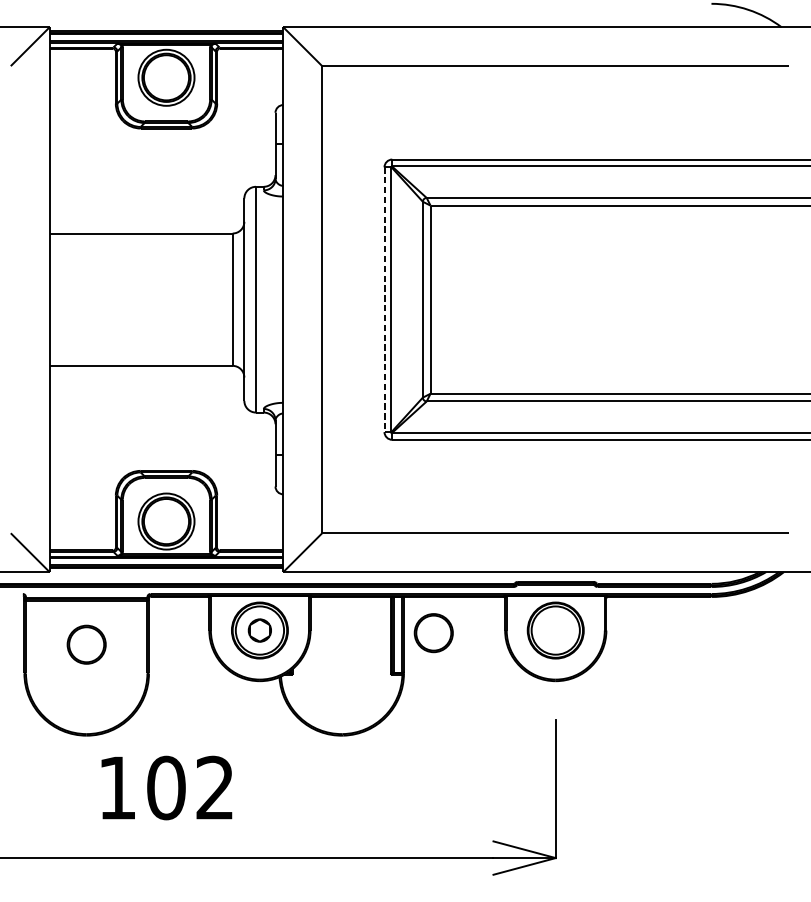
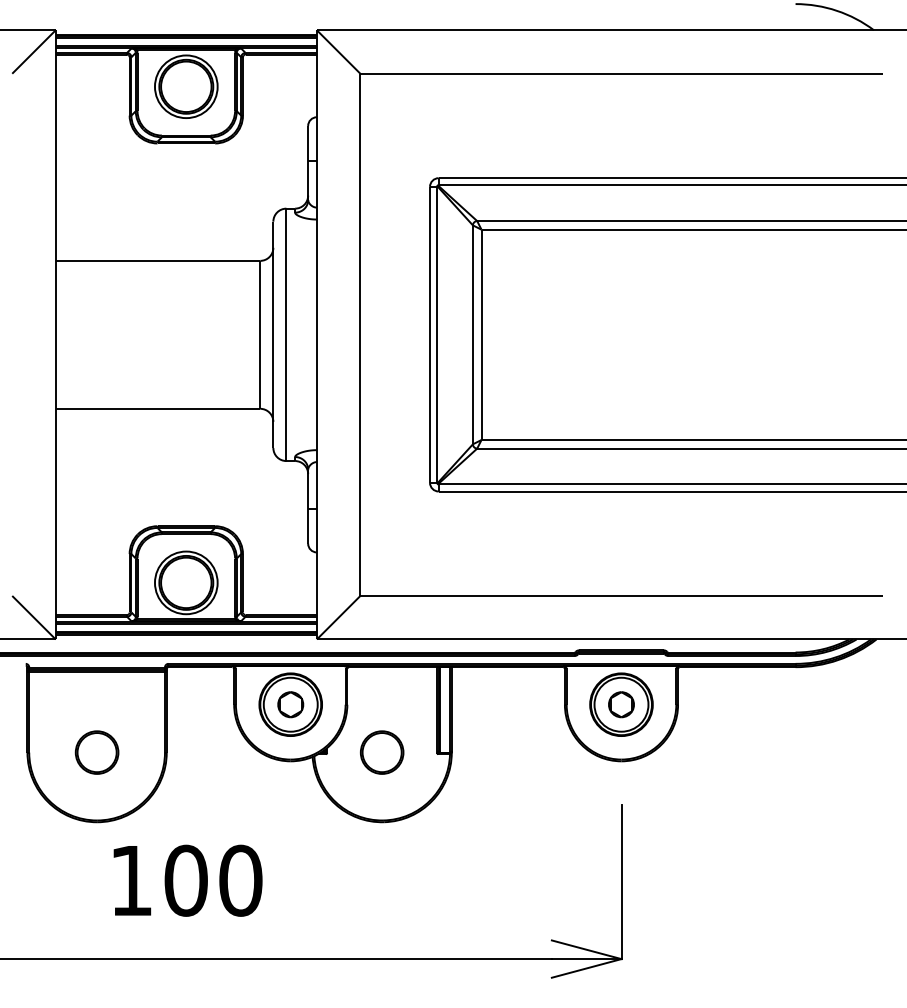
line: (384, 299) -> (430, 334), dashed -> solid
part: (555, 630) -> (621, 704), added
part: (434, 633) -> (382, 752), moved
part: (86, 644) -> (96, 752), moved
text: (214, 787) -> (240, 880), 102 -> 100

